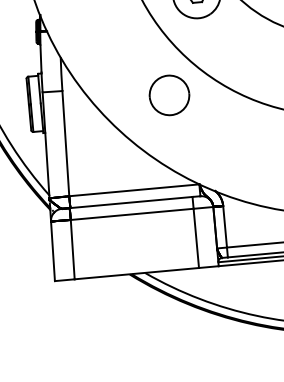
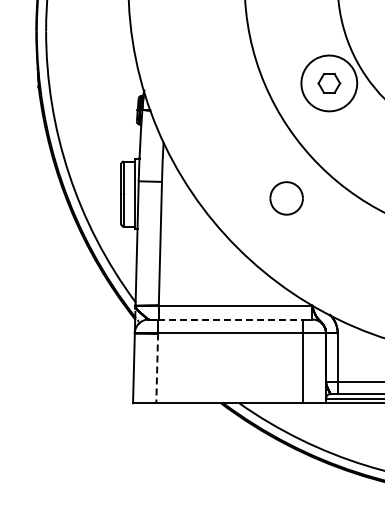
part: (169, 95) -> (286, 198), size x0.7
line: (131, 202) -> (230, 319), solid -> dashed
line: (73, 249) -> (157, 368), solid -> dashed

